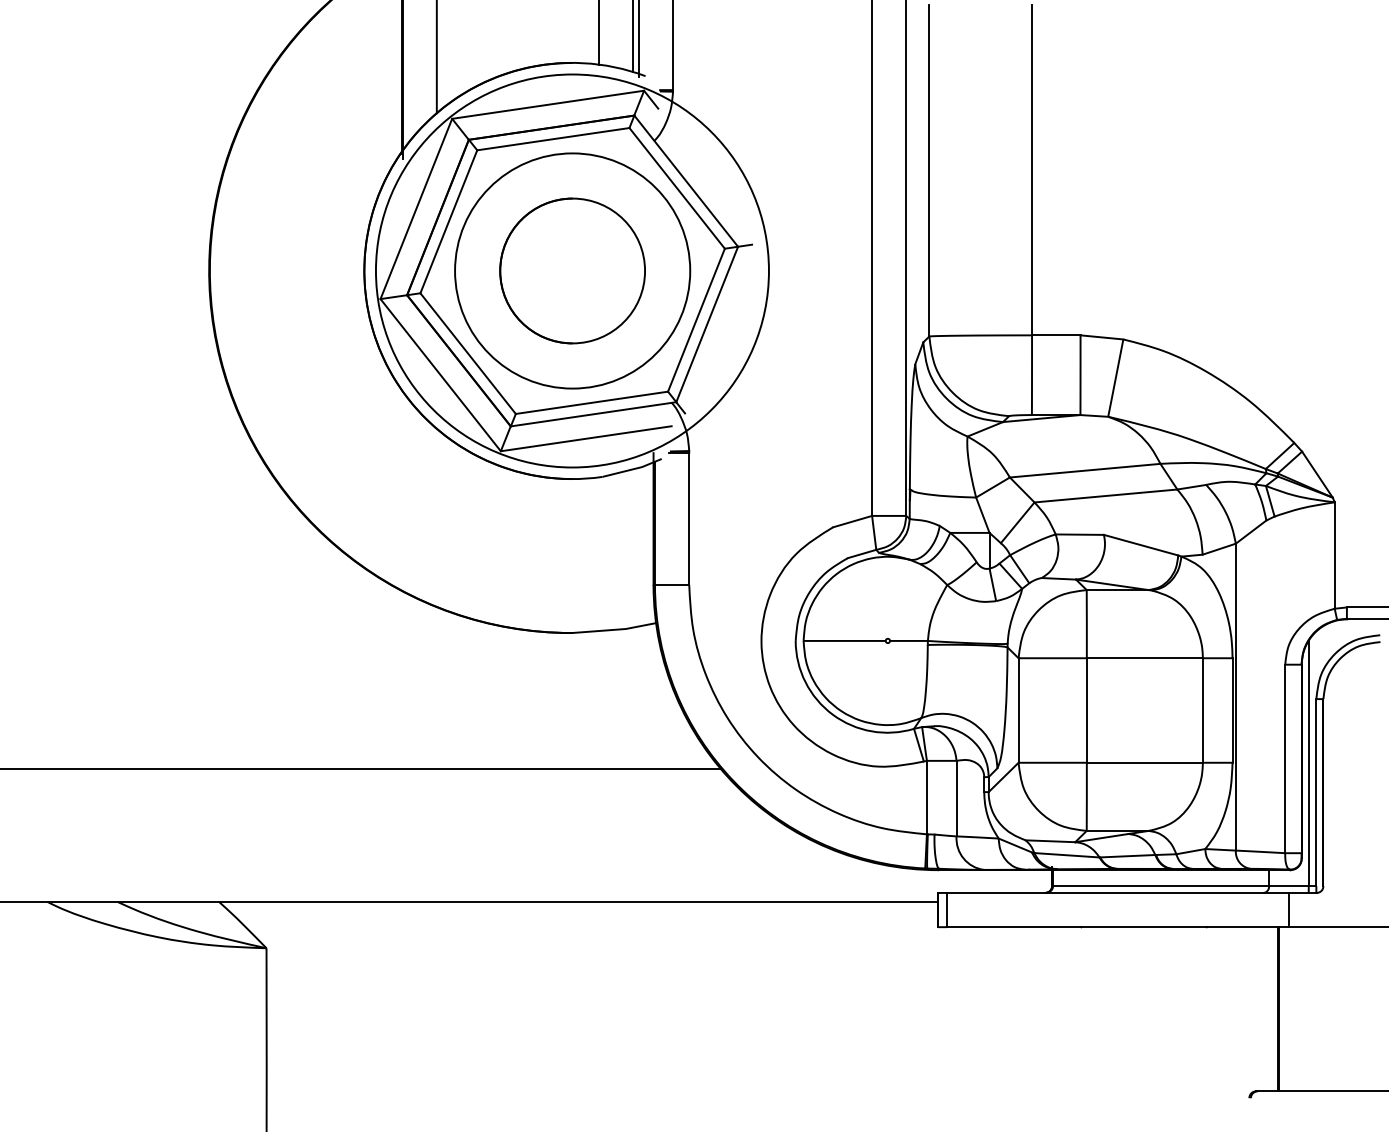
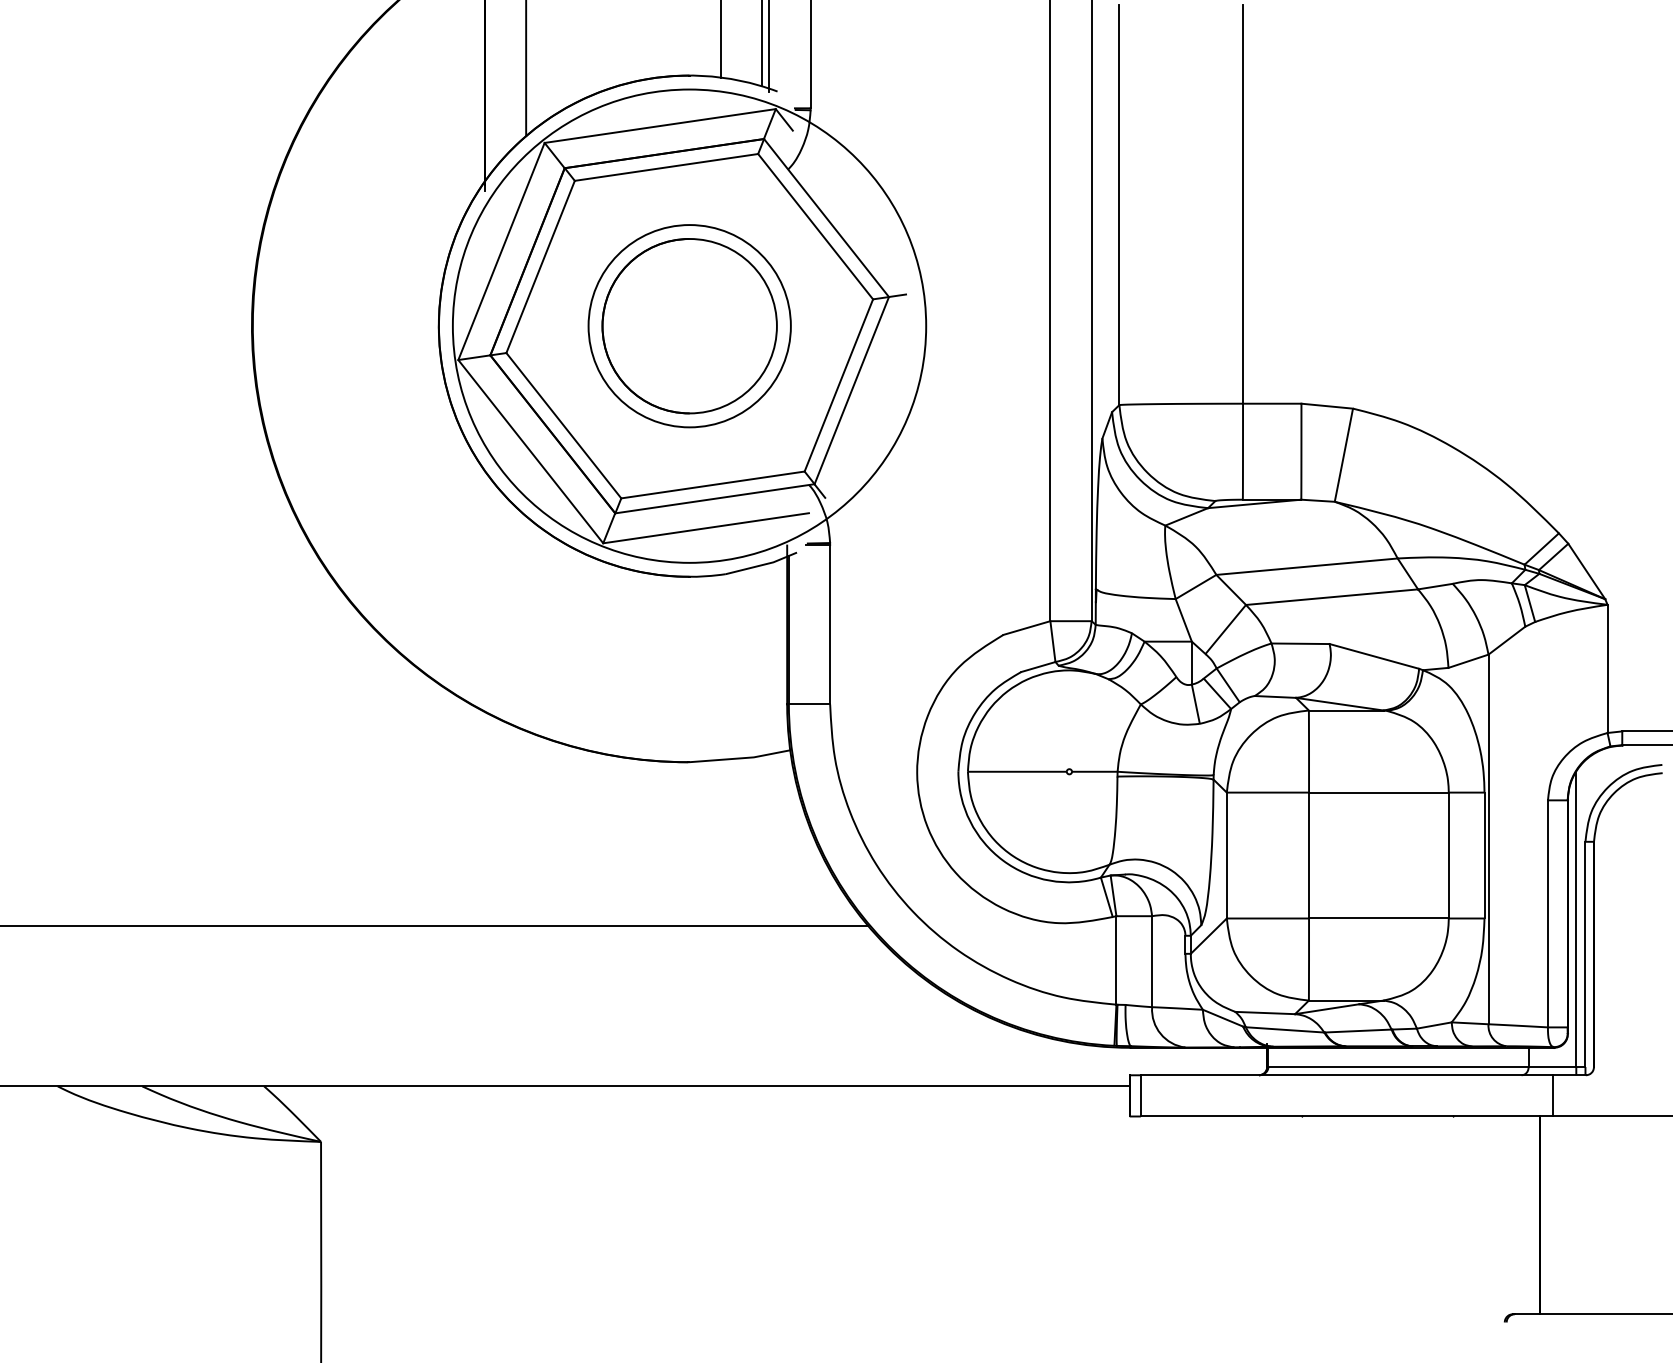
circle: (572, 271) -> (689, 326), size x0.71

